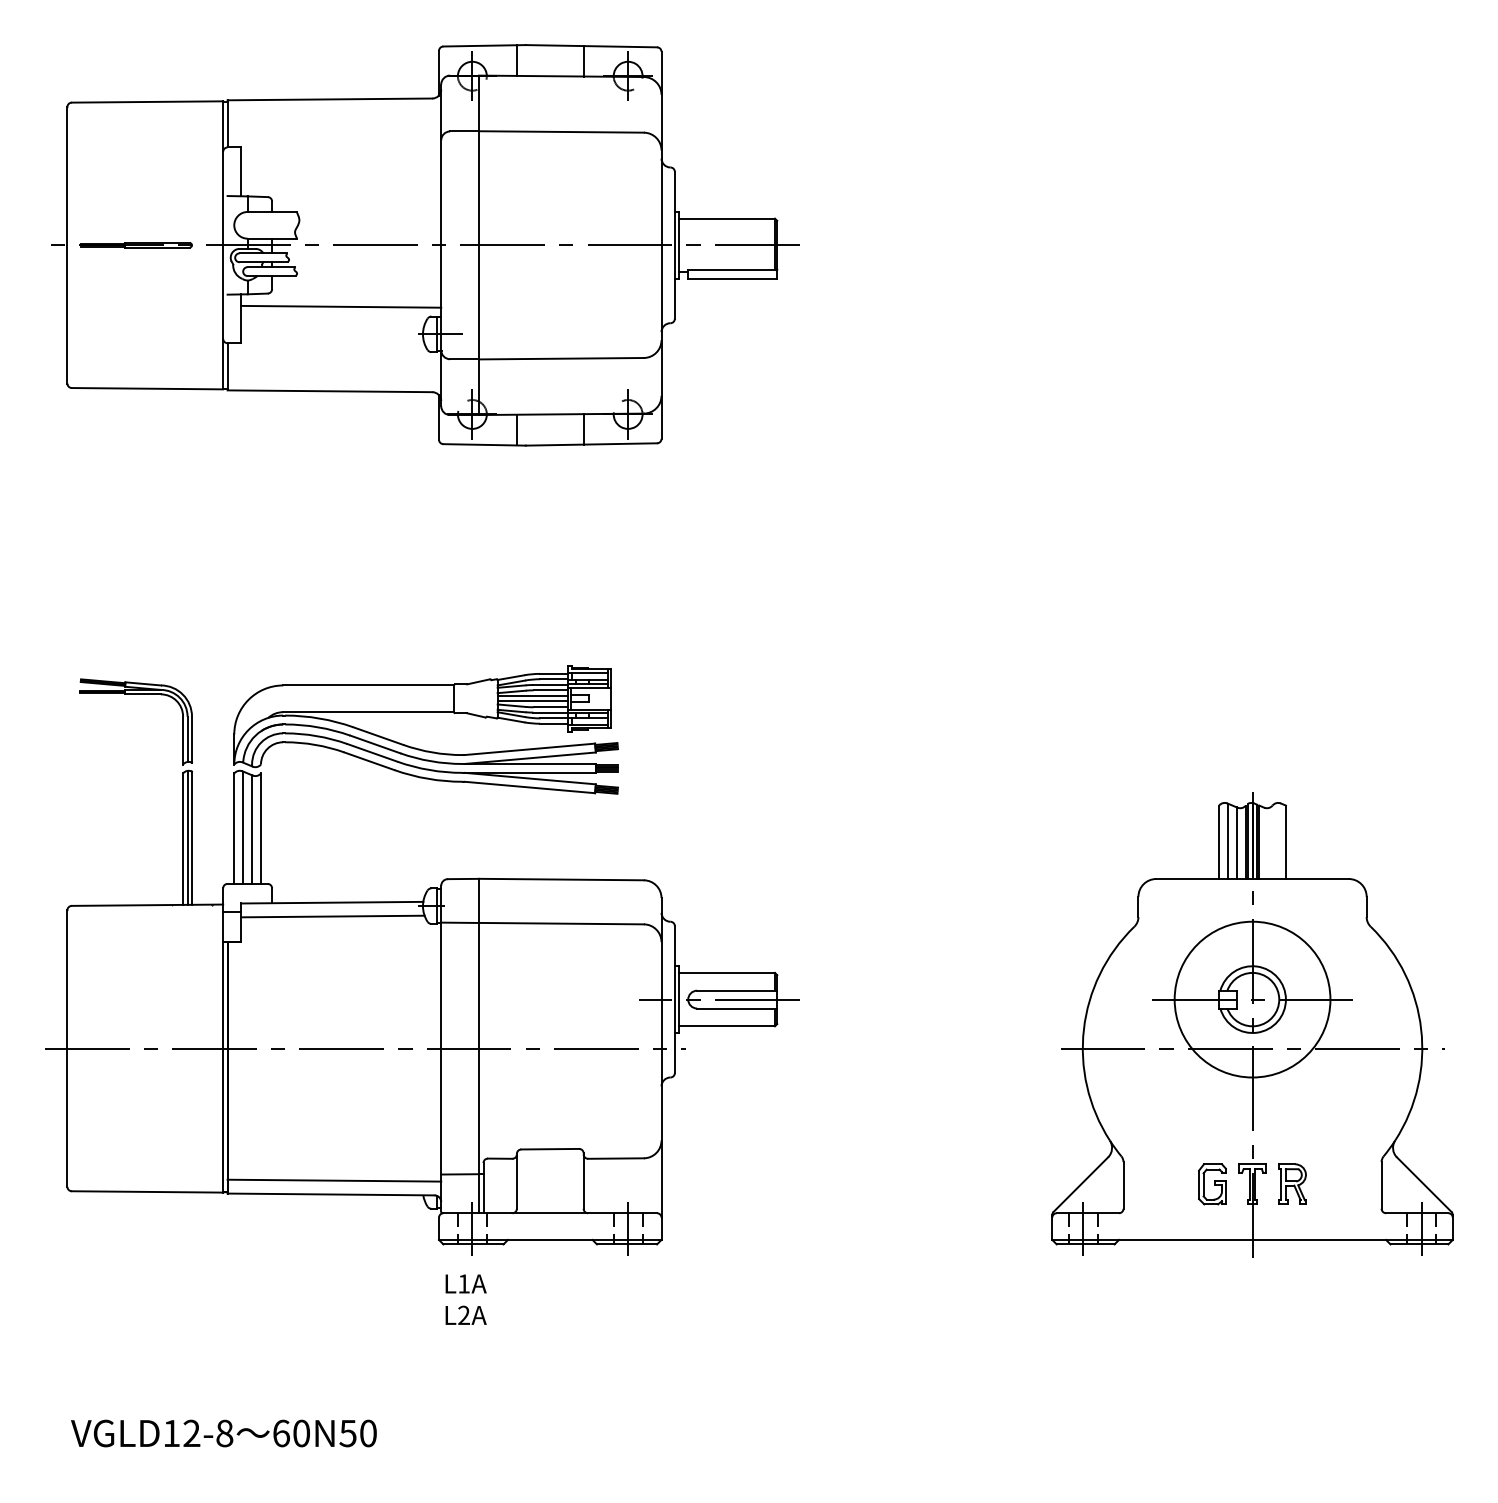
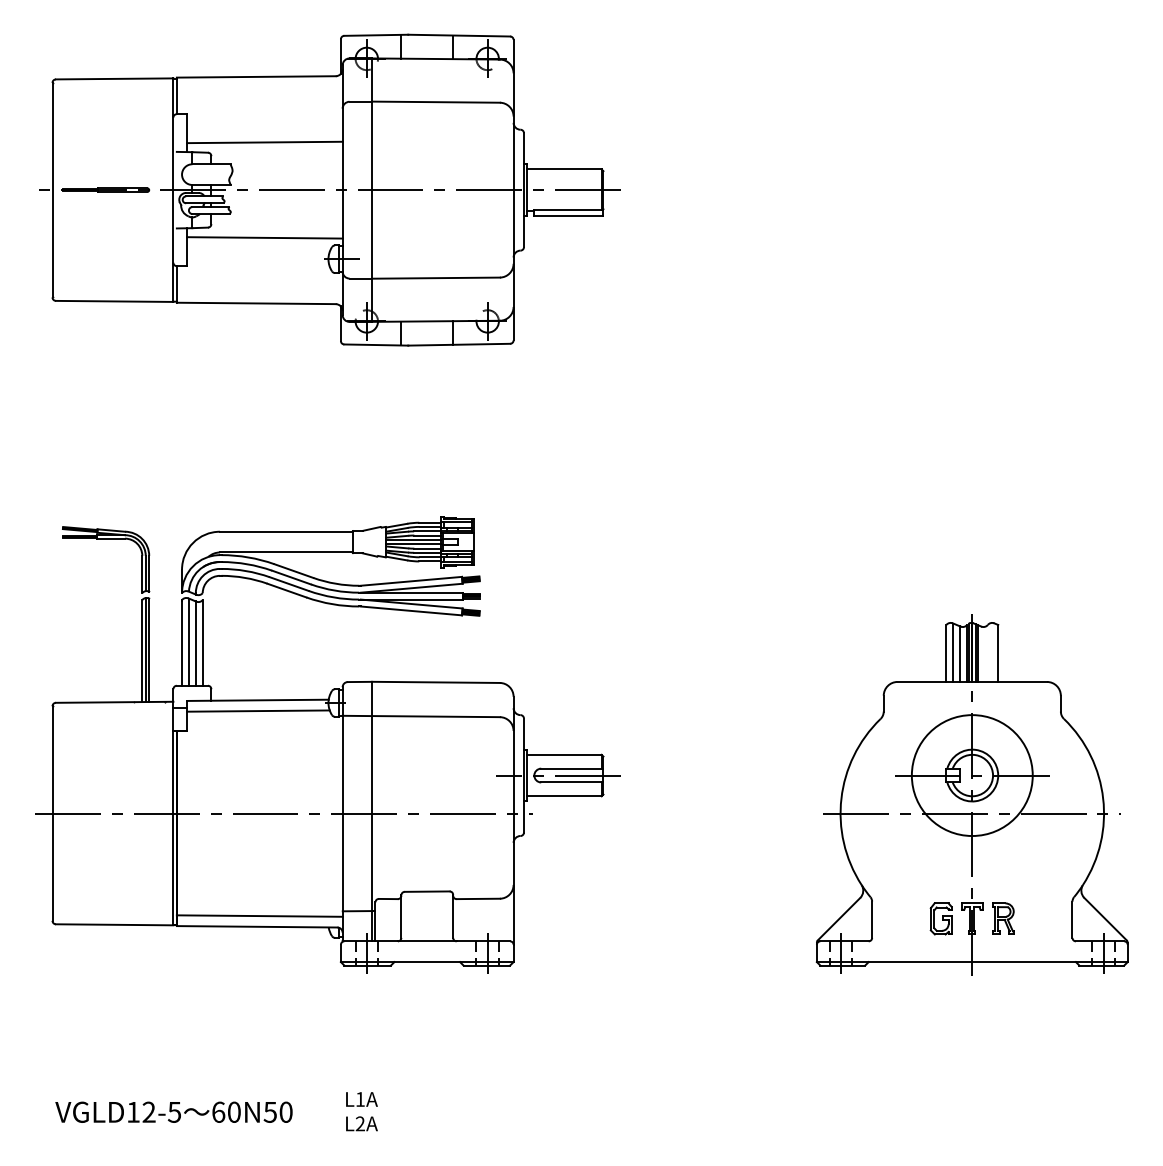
line: (340, 183) -> (264, 142), added
text: (465, 1299) -> (361, 1111), moved
text: (224, 1433) -> (174, 1112), VGLD12-8 -> VGLD12-5

